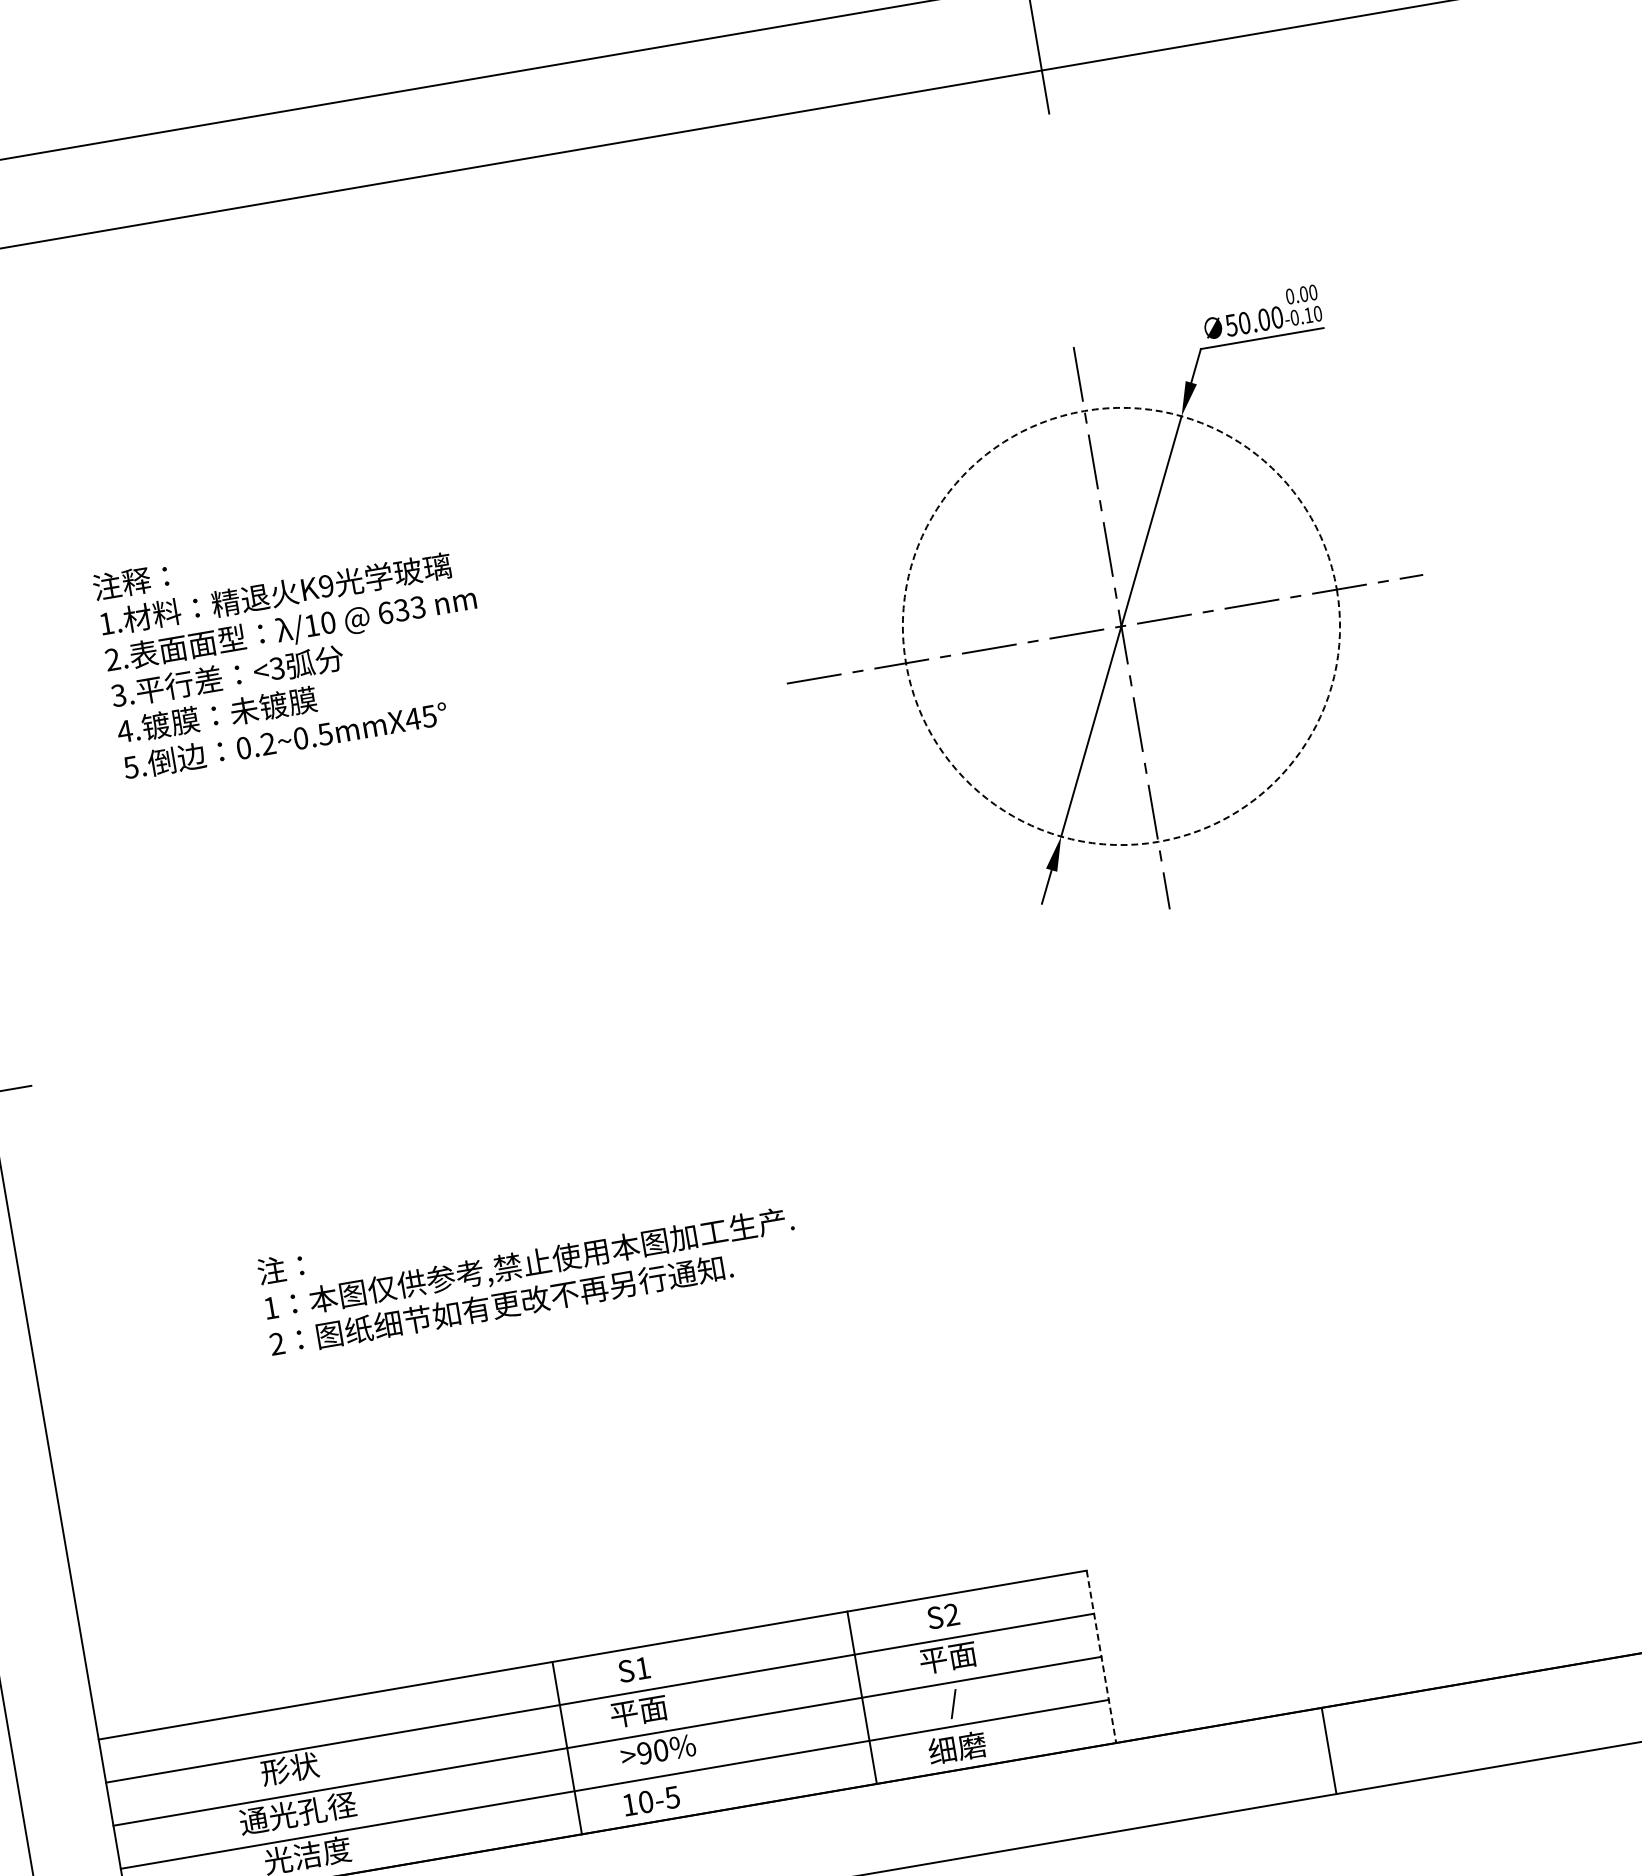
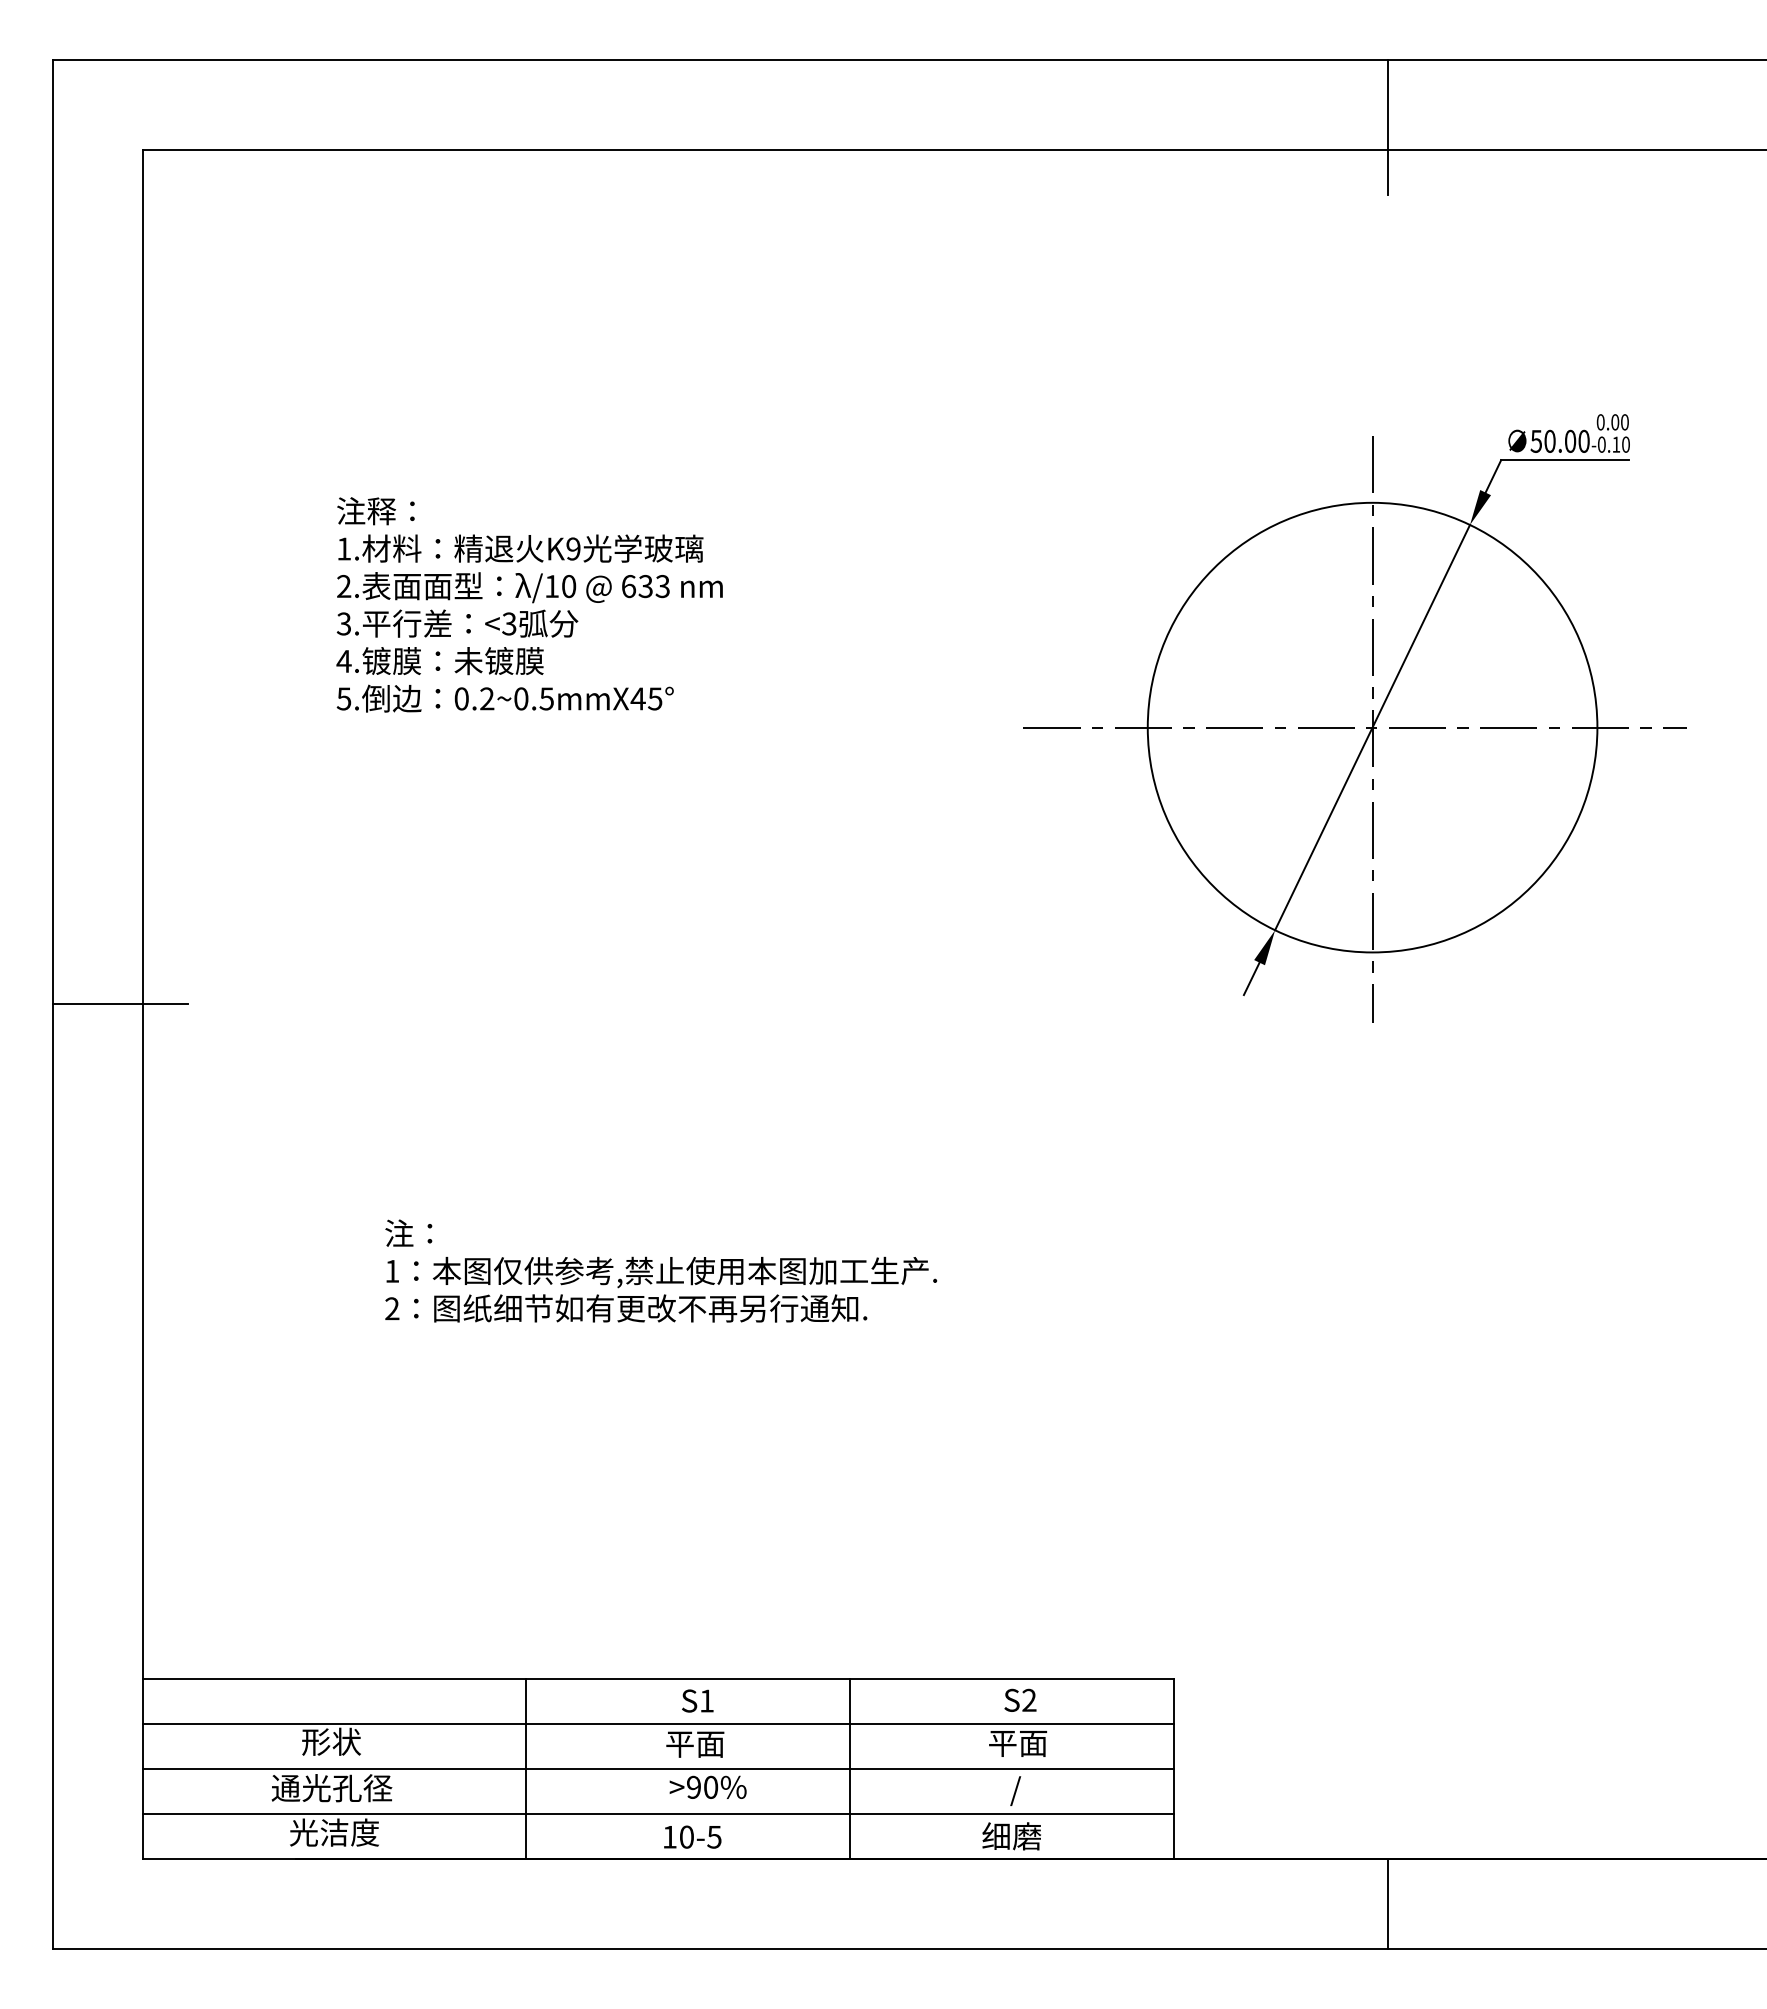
circle: (1121, 626) -> (1372, 727), dashed -> solid
line: (1101, 1656) -> (1173, 1768), dashed -> solid
line: (862, 1697) -> (850, 1768), moved
line: (567, 1747) -> (526, 1768), moved

